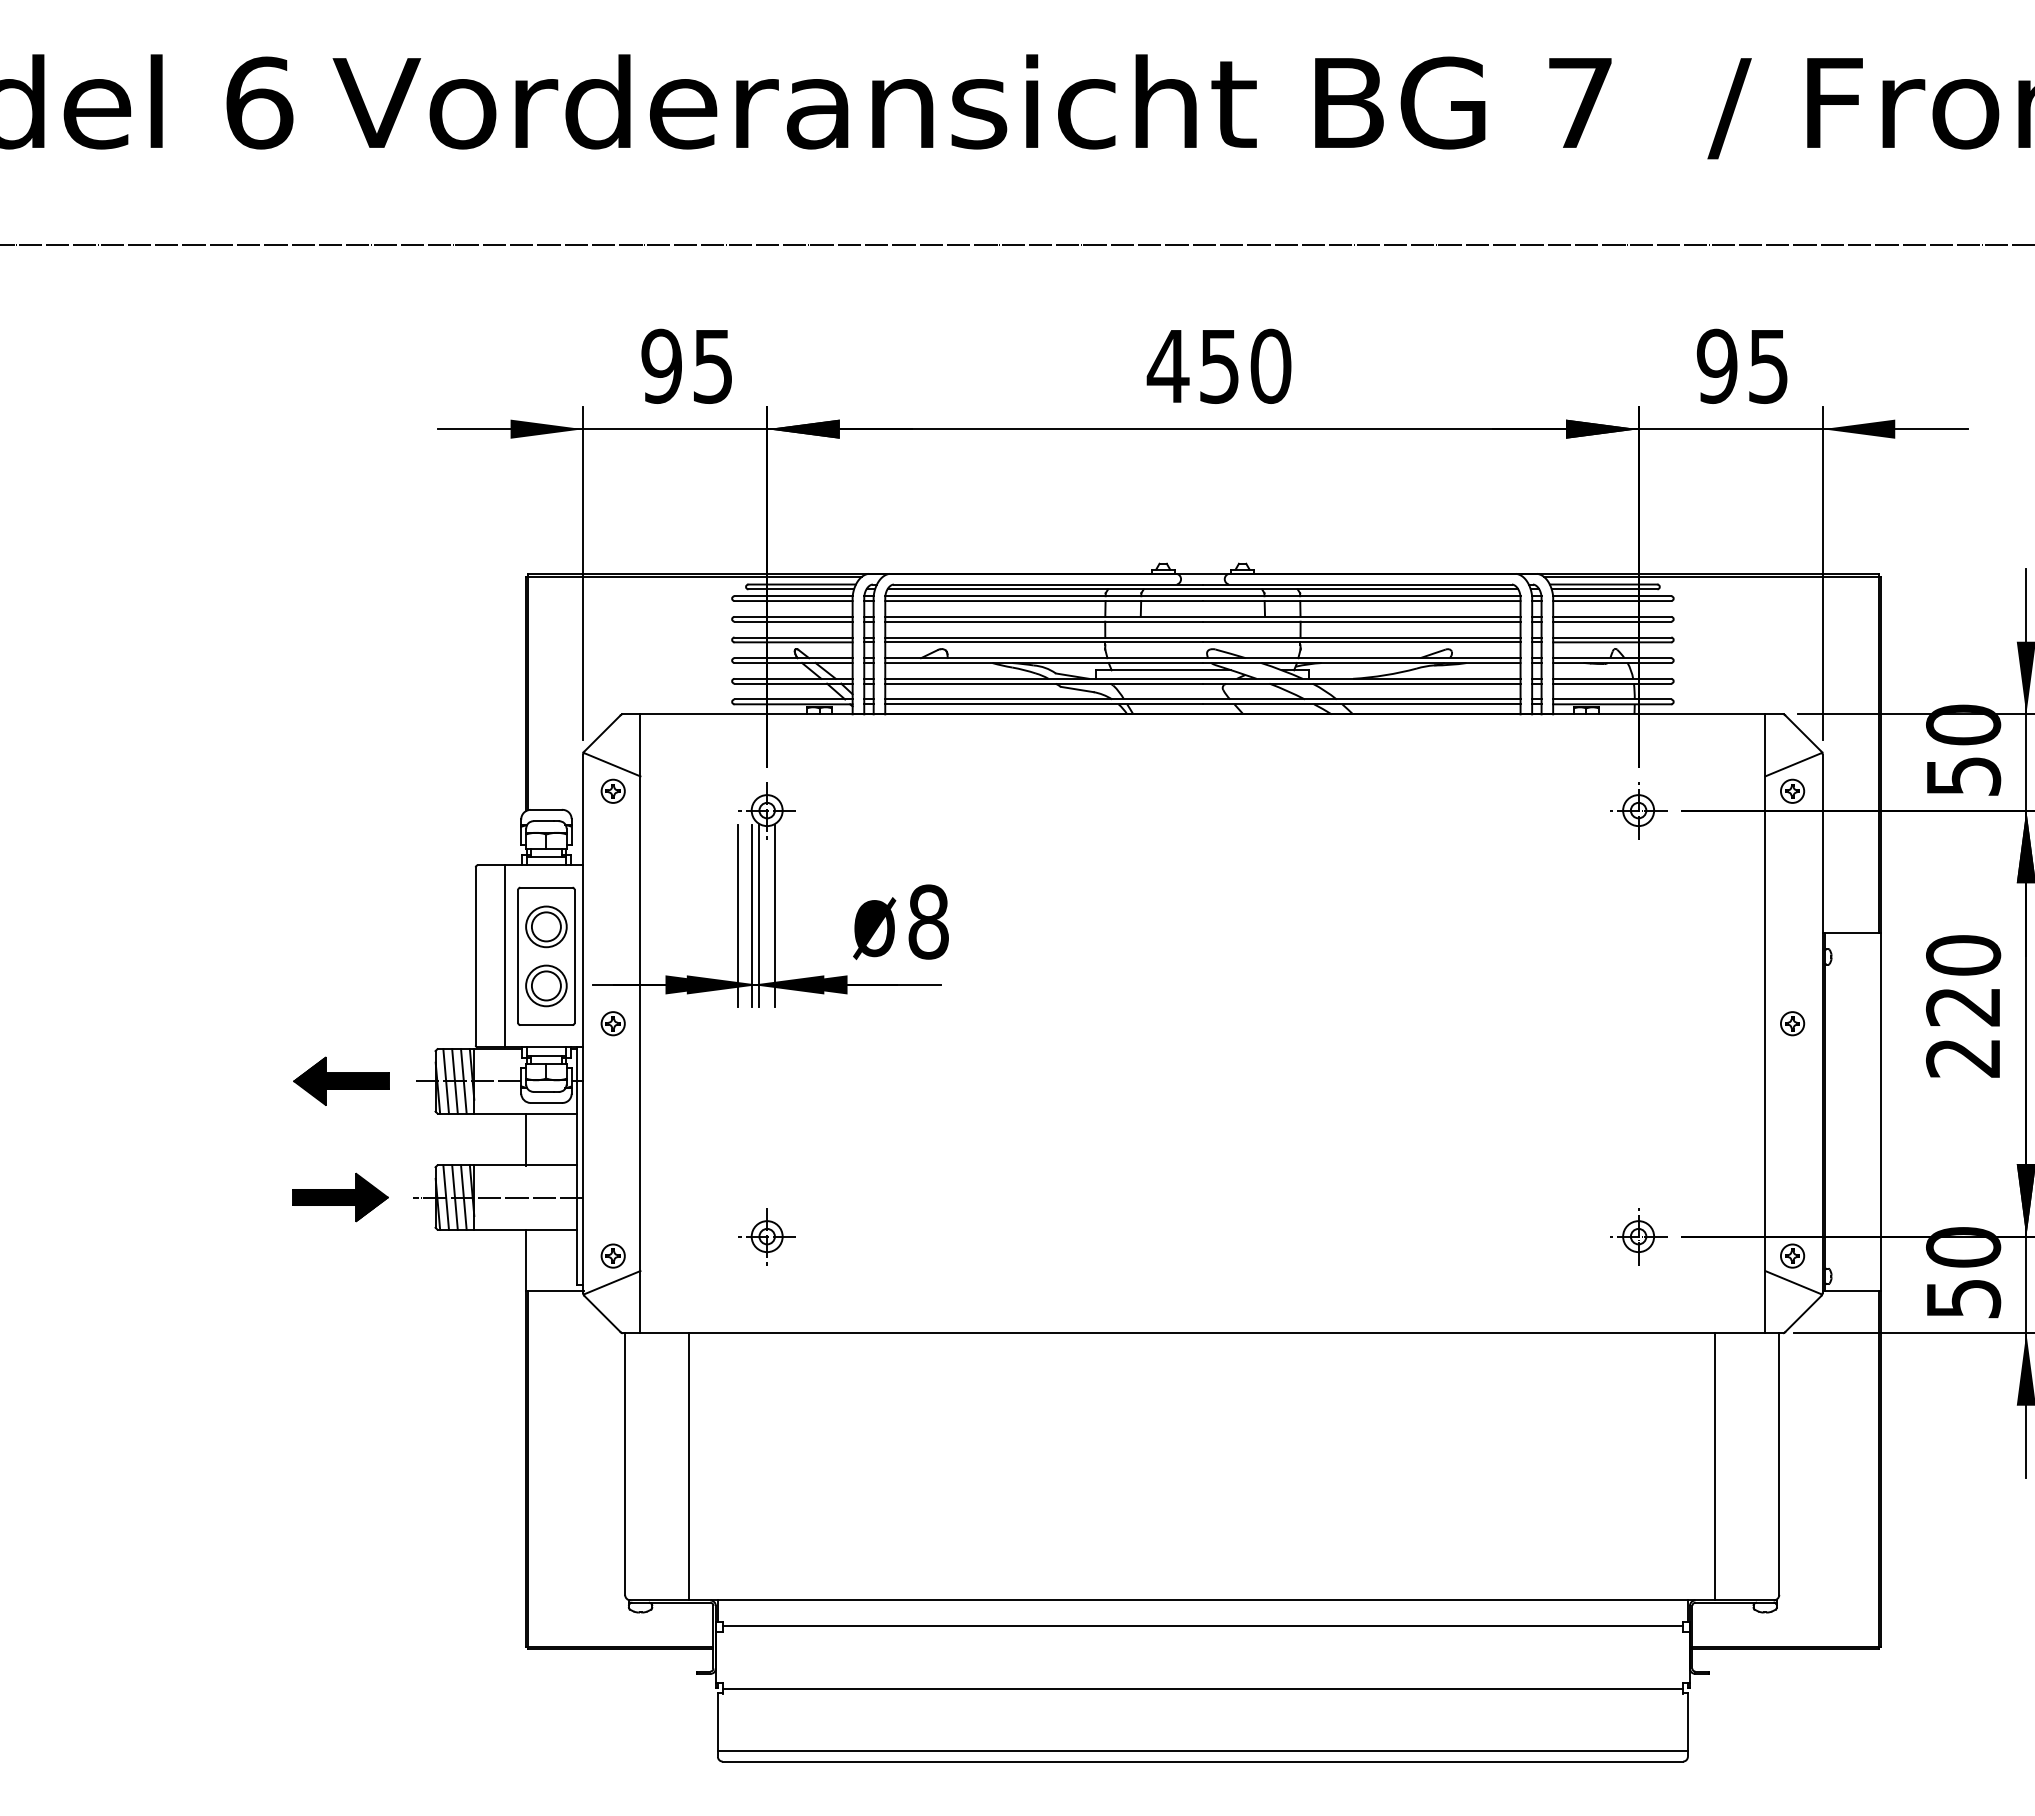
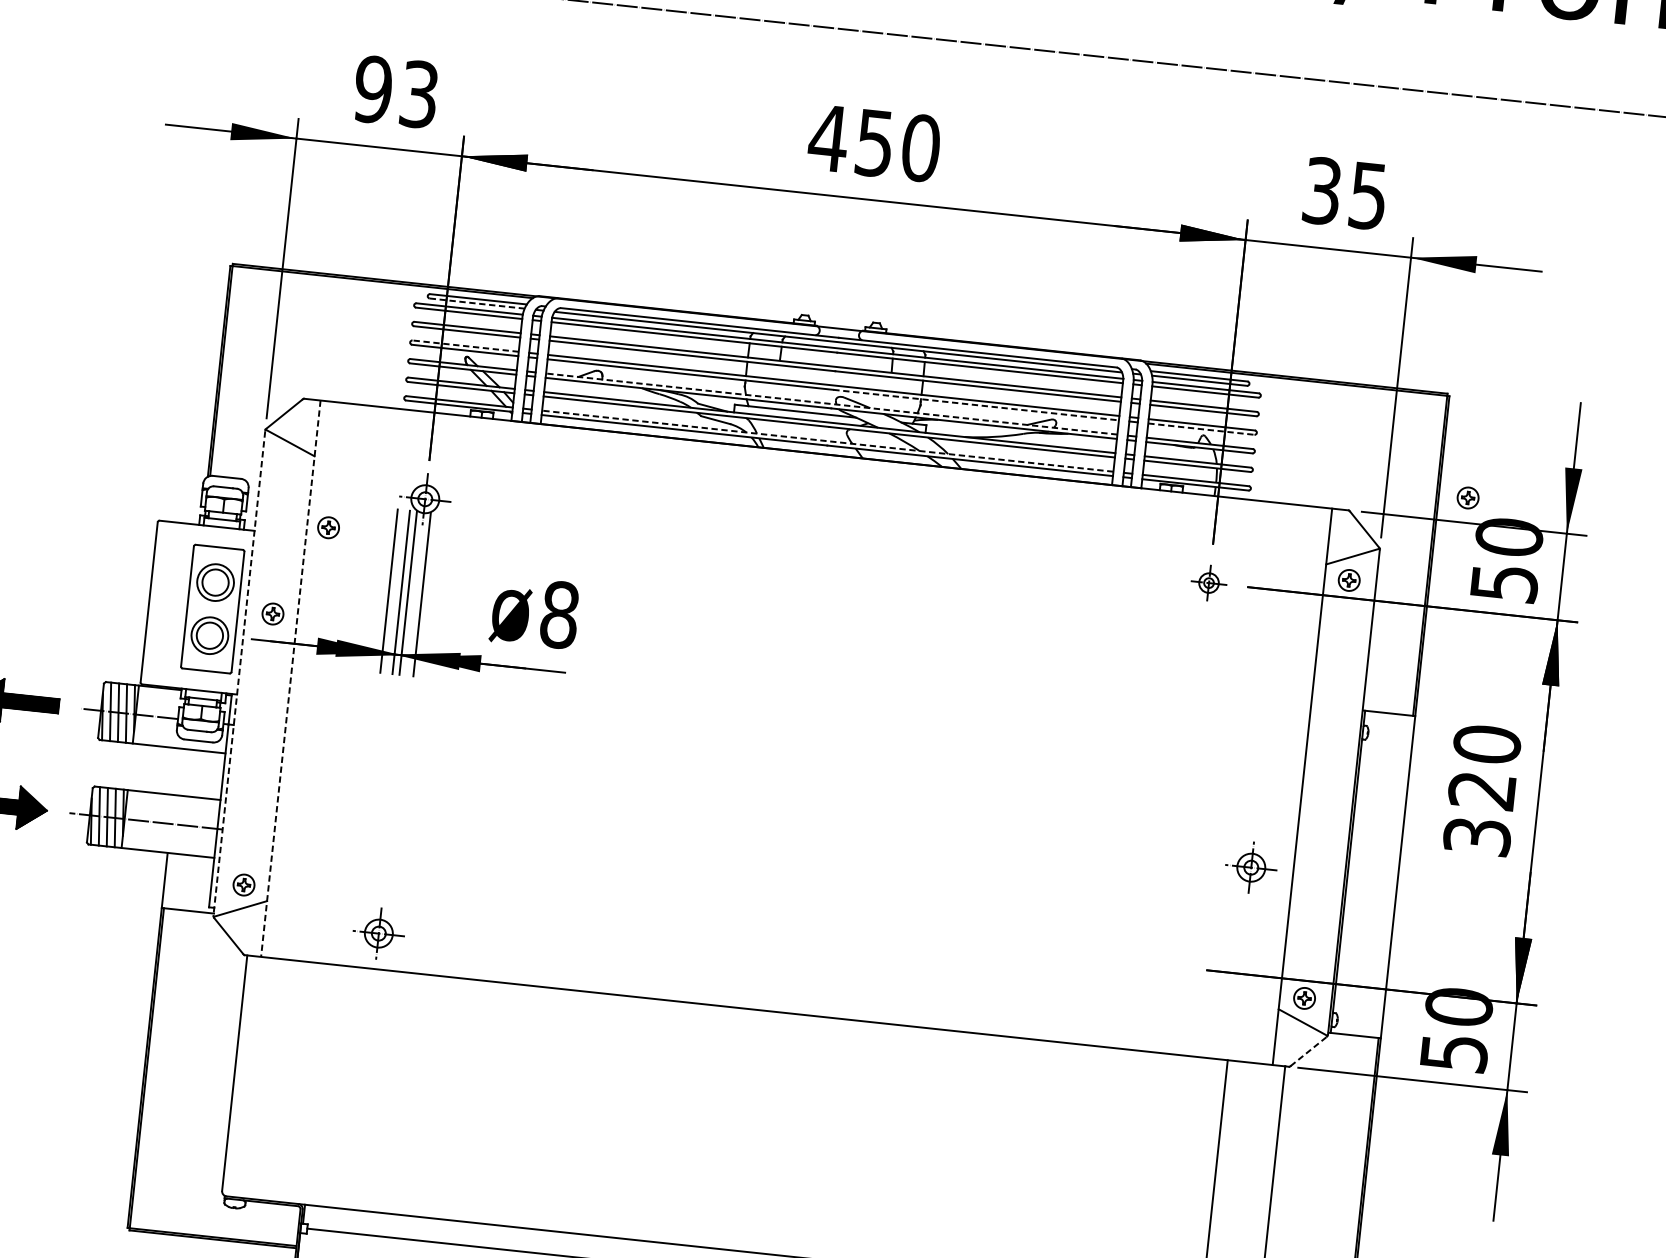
text: (713, 365) -> (419, 93), 95 -> 93
text: (1716, 365) -> (1321, 190), 95 -> 35
line: (801, 589) -> (477, 303), solid -> dashed
line: (793, 637) -> (465, 346), solid -> dashed
line: (1361, 642) -> (975, 405), solid -> dashed
line: (1612, 642) -> (1201, 429), solid -> dashed
line: (1202, 658) -> (831, 404), solid -> dashed
line: (1202, 699) -> (827, 441), solid -> dashed
part: (612, 790) -> (328, 526), moved
part: (1638, 810) -> (1208, 582), size x0.7
line: (504, 956) -> (175, 605), removed
line: (583, 1023) -> (239, 673), solid -> dashed
part: (612, 1023) -> (272, 613), moved
part: (1792, 1023) -> (1468, 497), moved
line: (640, 1024) -> (290, 679), solid -> dashed
text: (1963, 1057) -> (1477, 836), 220 -> 320
line: (525, 1139) -> (176, 771), removed
part: (766, 1236) -> (378, 933), moved
part: (1638, 1236) -> (1251, 867), moved
line: (1803, 1313) -> (1308, 1051), solid -> dashed
line: (689, 1466) -> (292, 1081), removed

